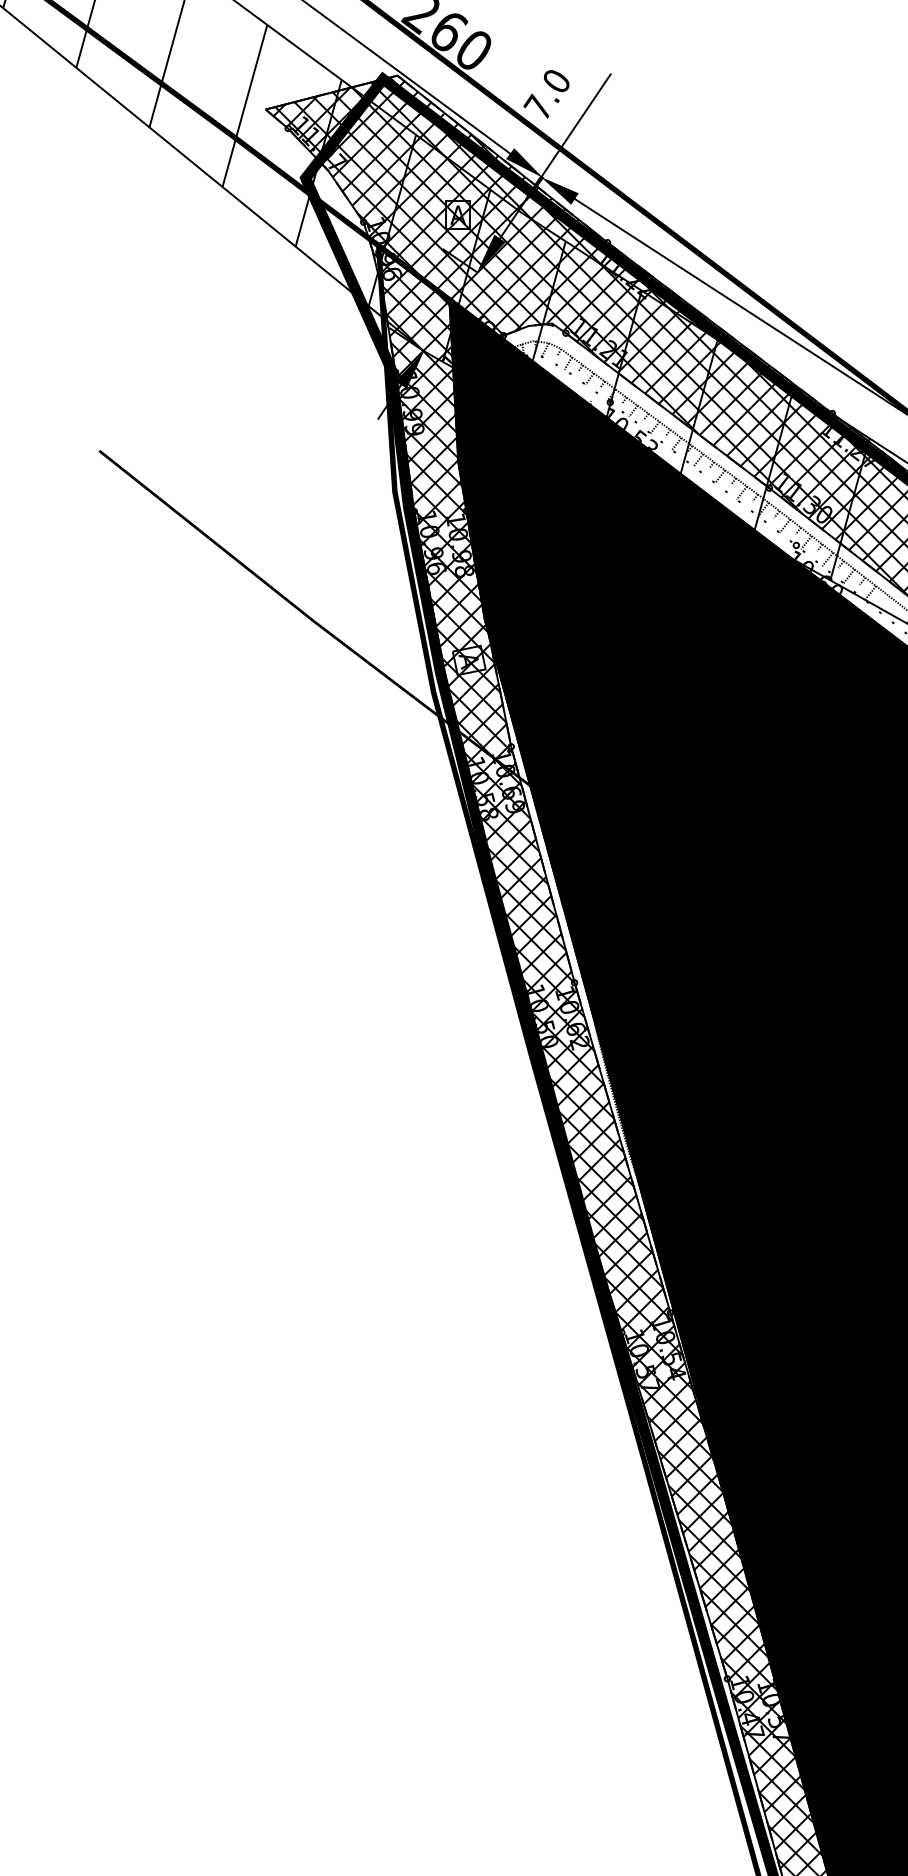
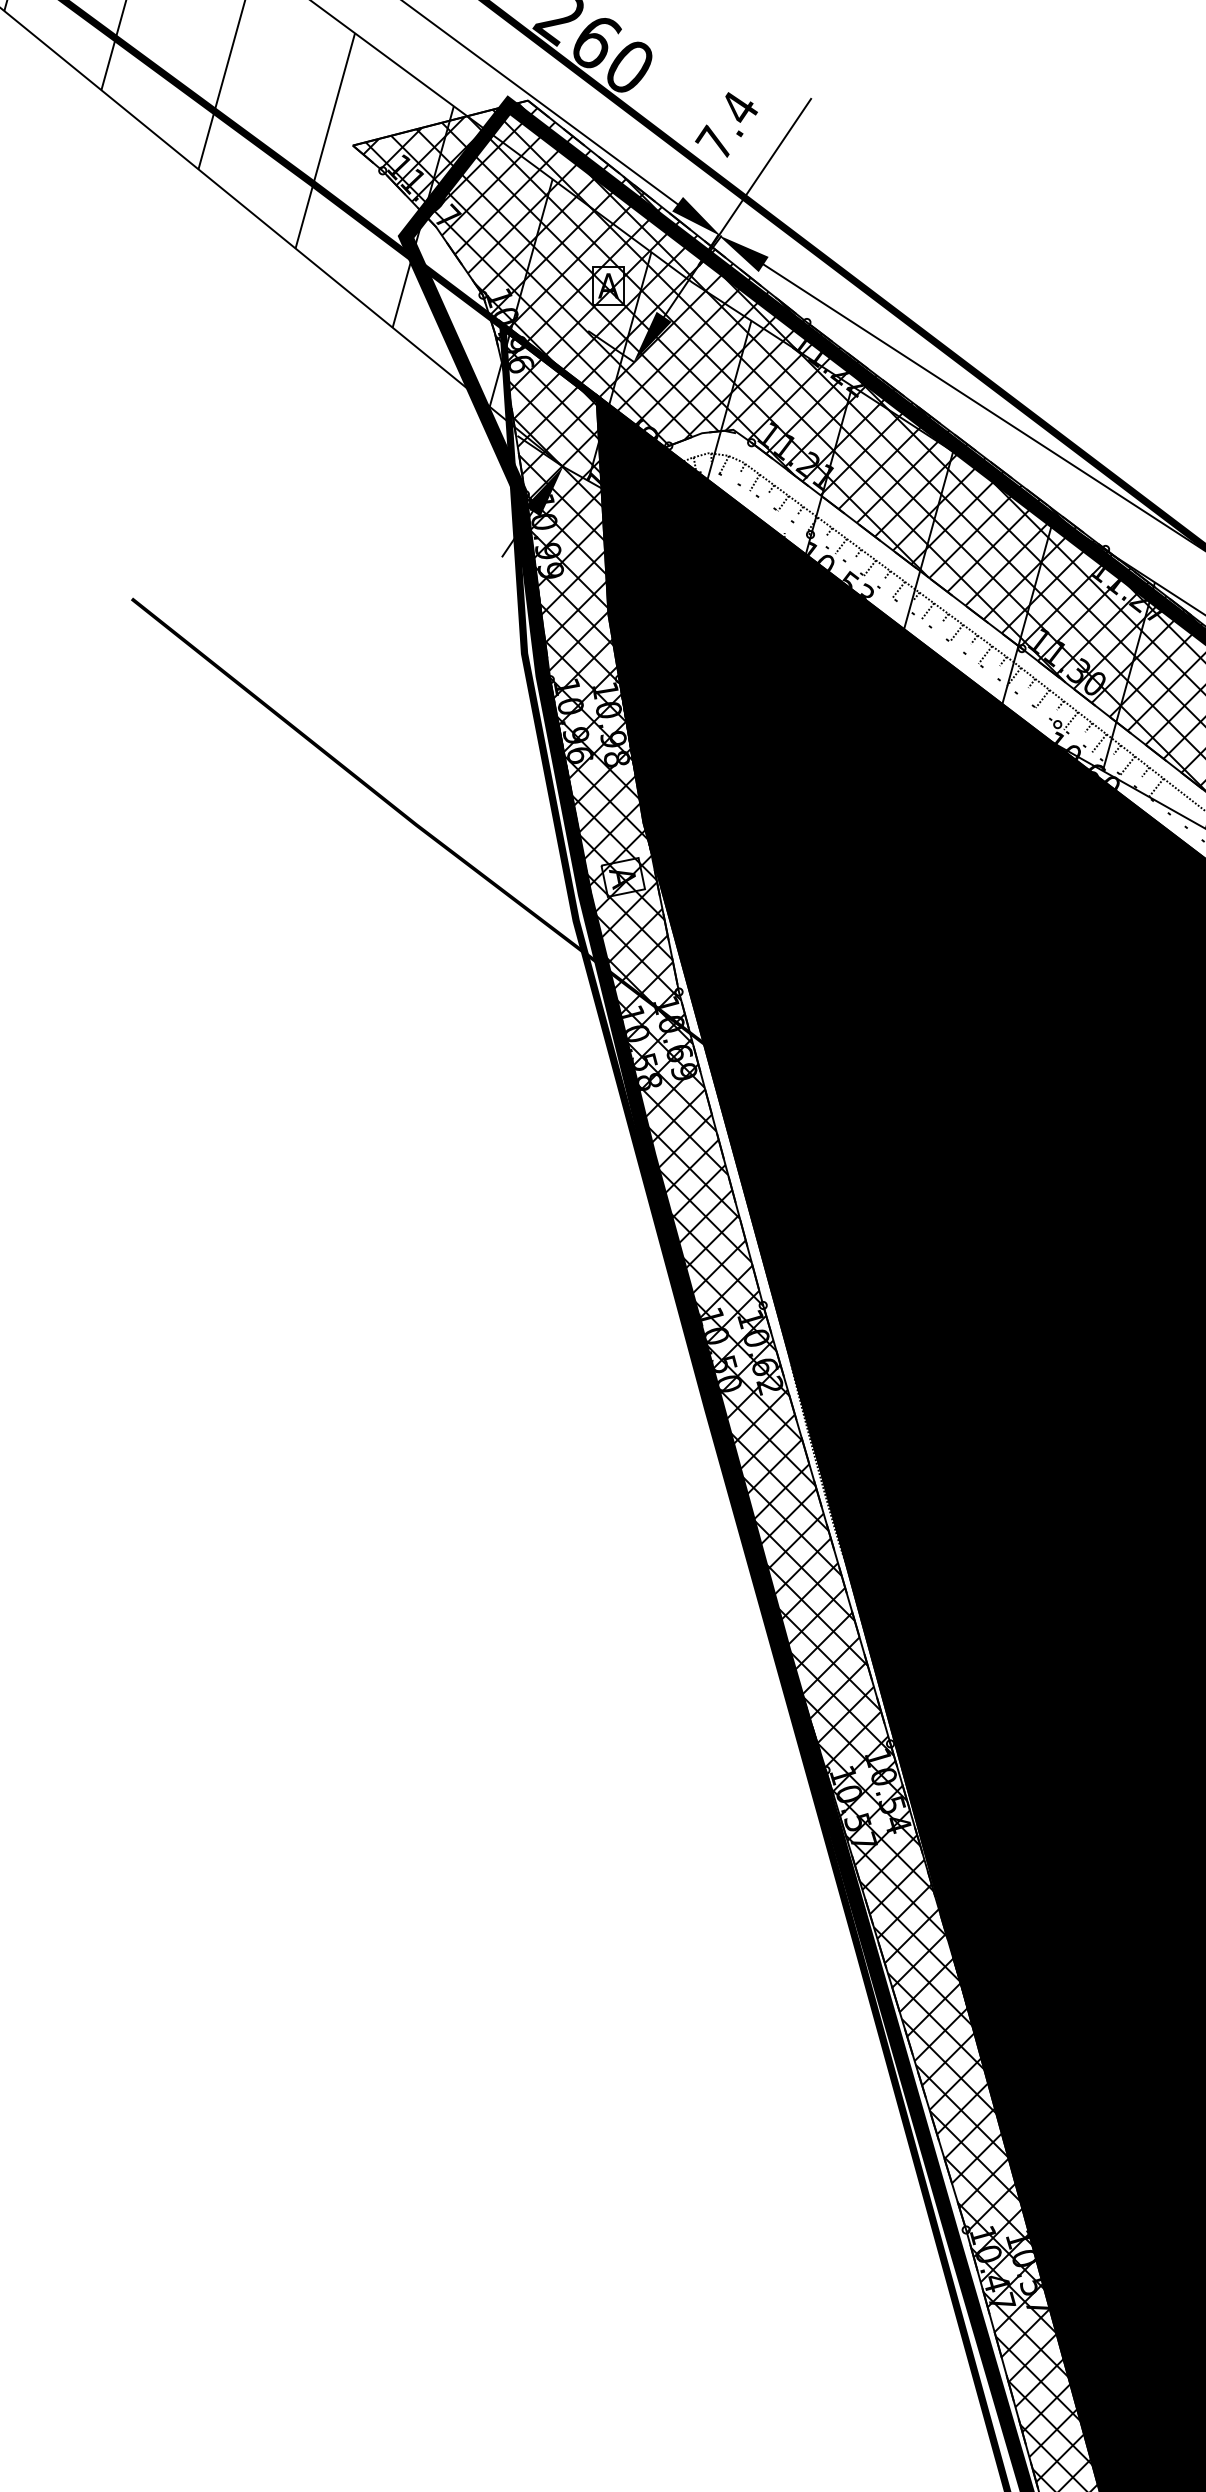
text: (556, 80) -> (739, 107), 7.0 -> 7.4

